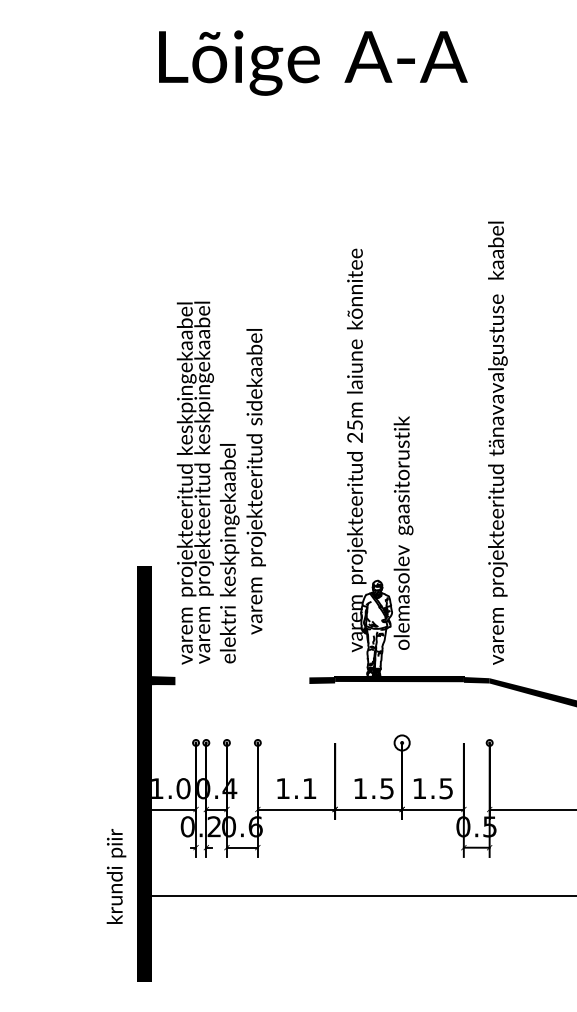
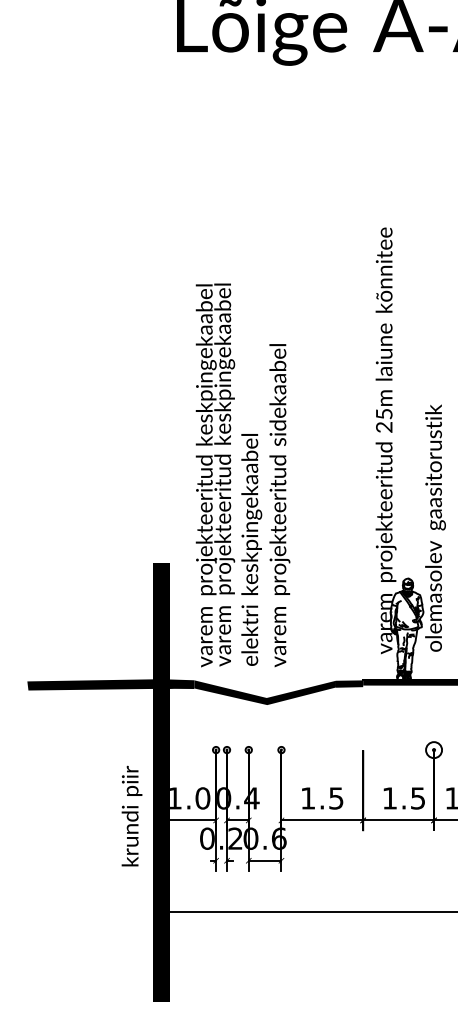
text: (256, 481) -> (280, 505), moved
fill: (80, 680) -> (93, 684), added
fill: (242, 688) -> (265, 692), added
text: (309, 788) -> (336, 798), 1.1 -> 1.5
text: (116, 876) -> (132, 816), moved

